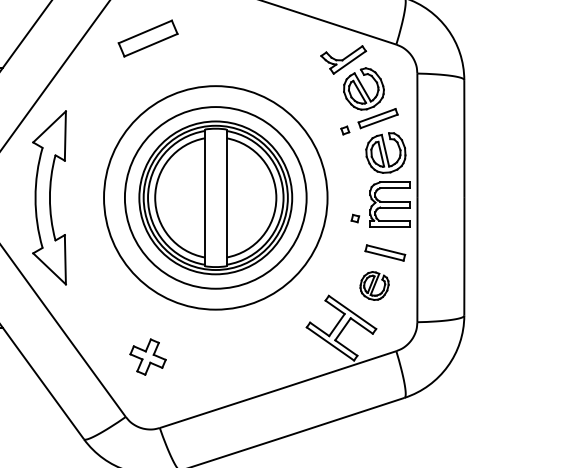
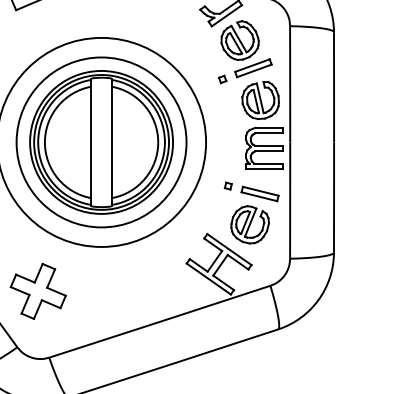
part: (355, 218) -> (228, 186), moved
part: (374, 285) -> (249, 224), size x1.43
part: (147, 356) -> (37, 290), size x1.67

